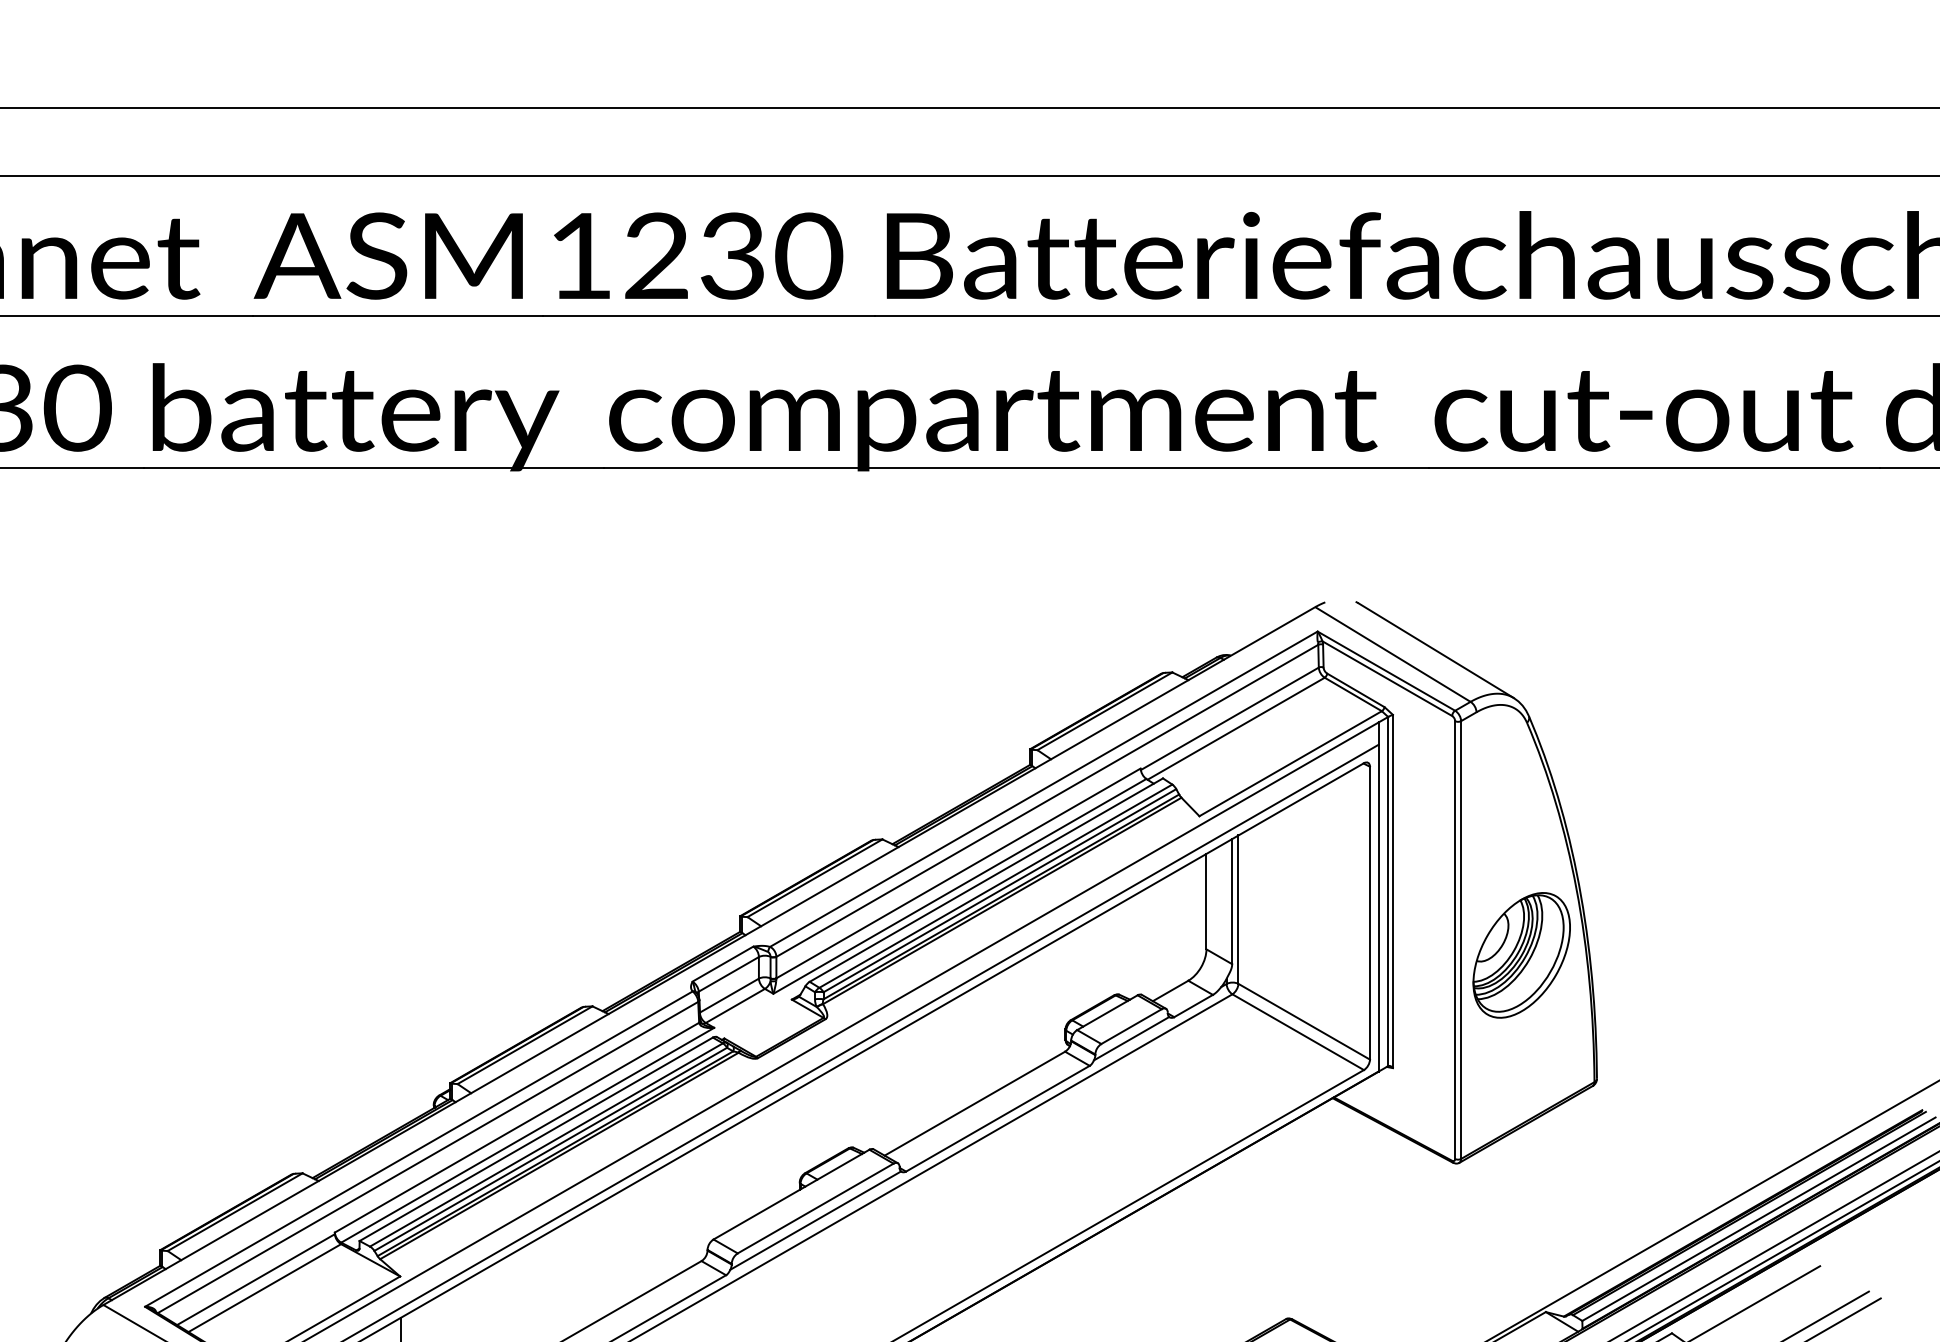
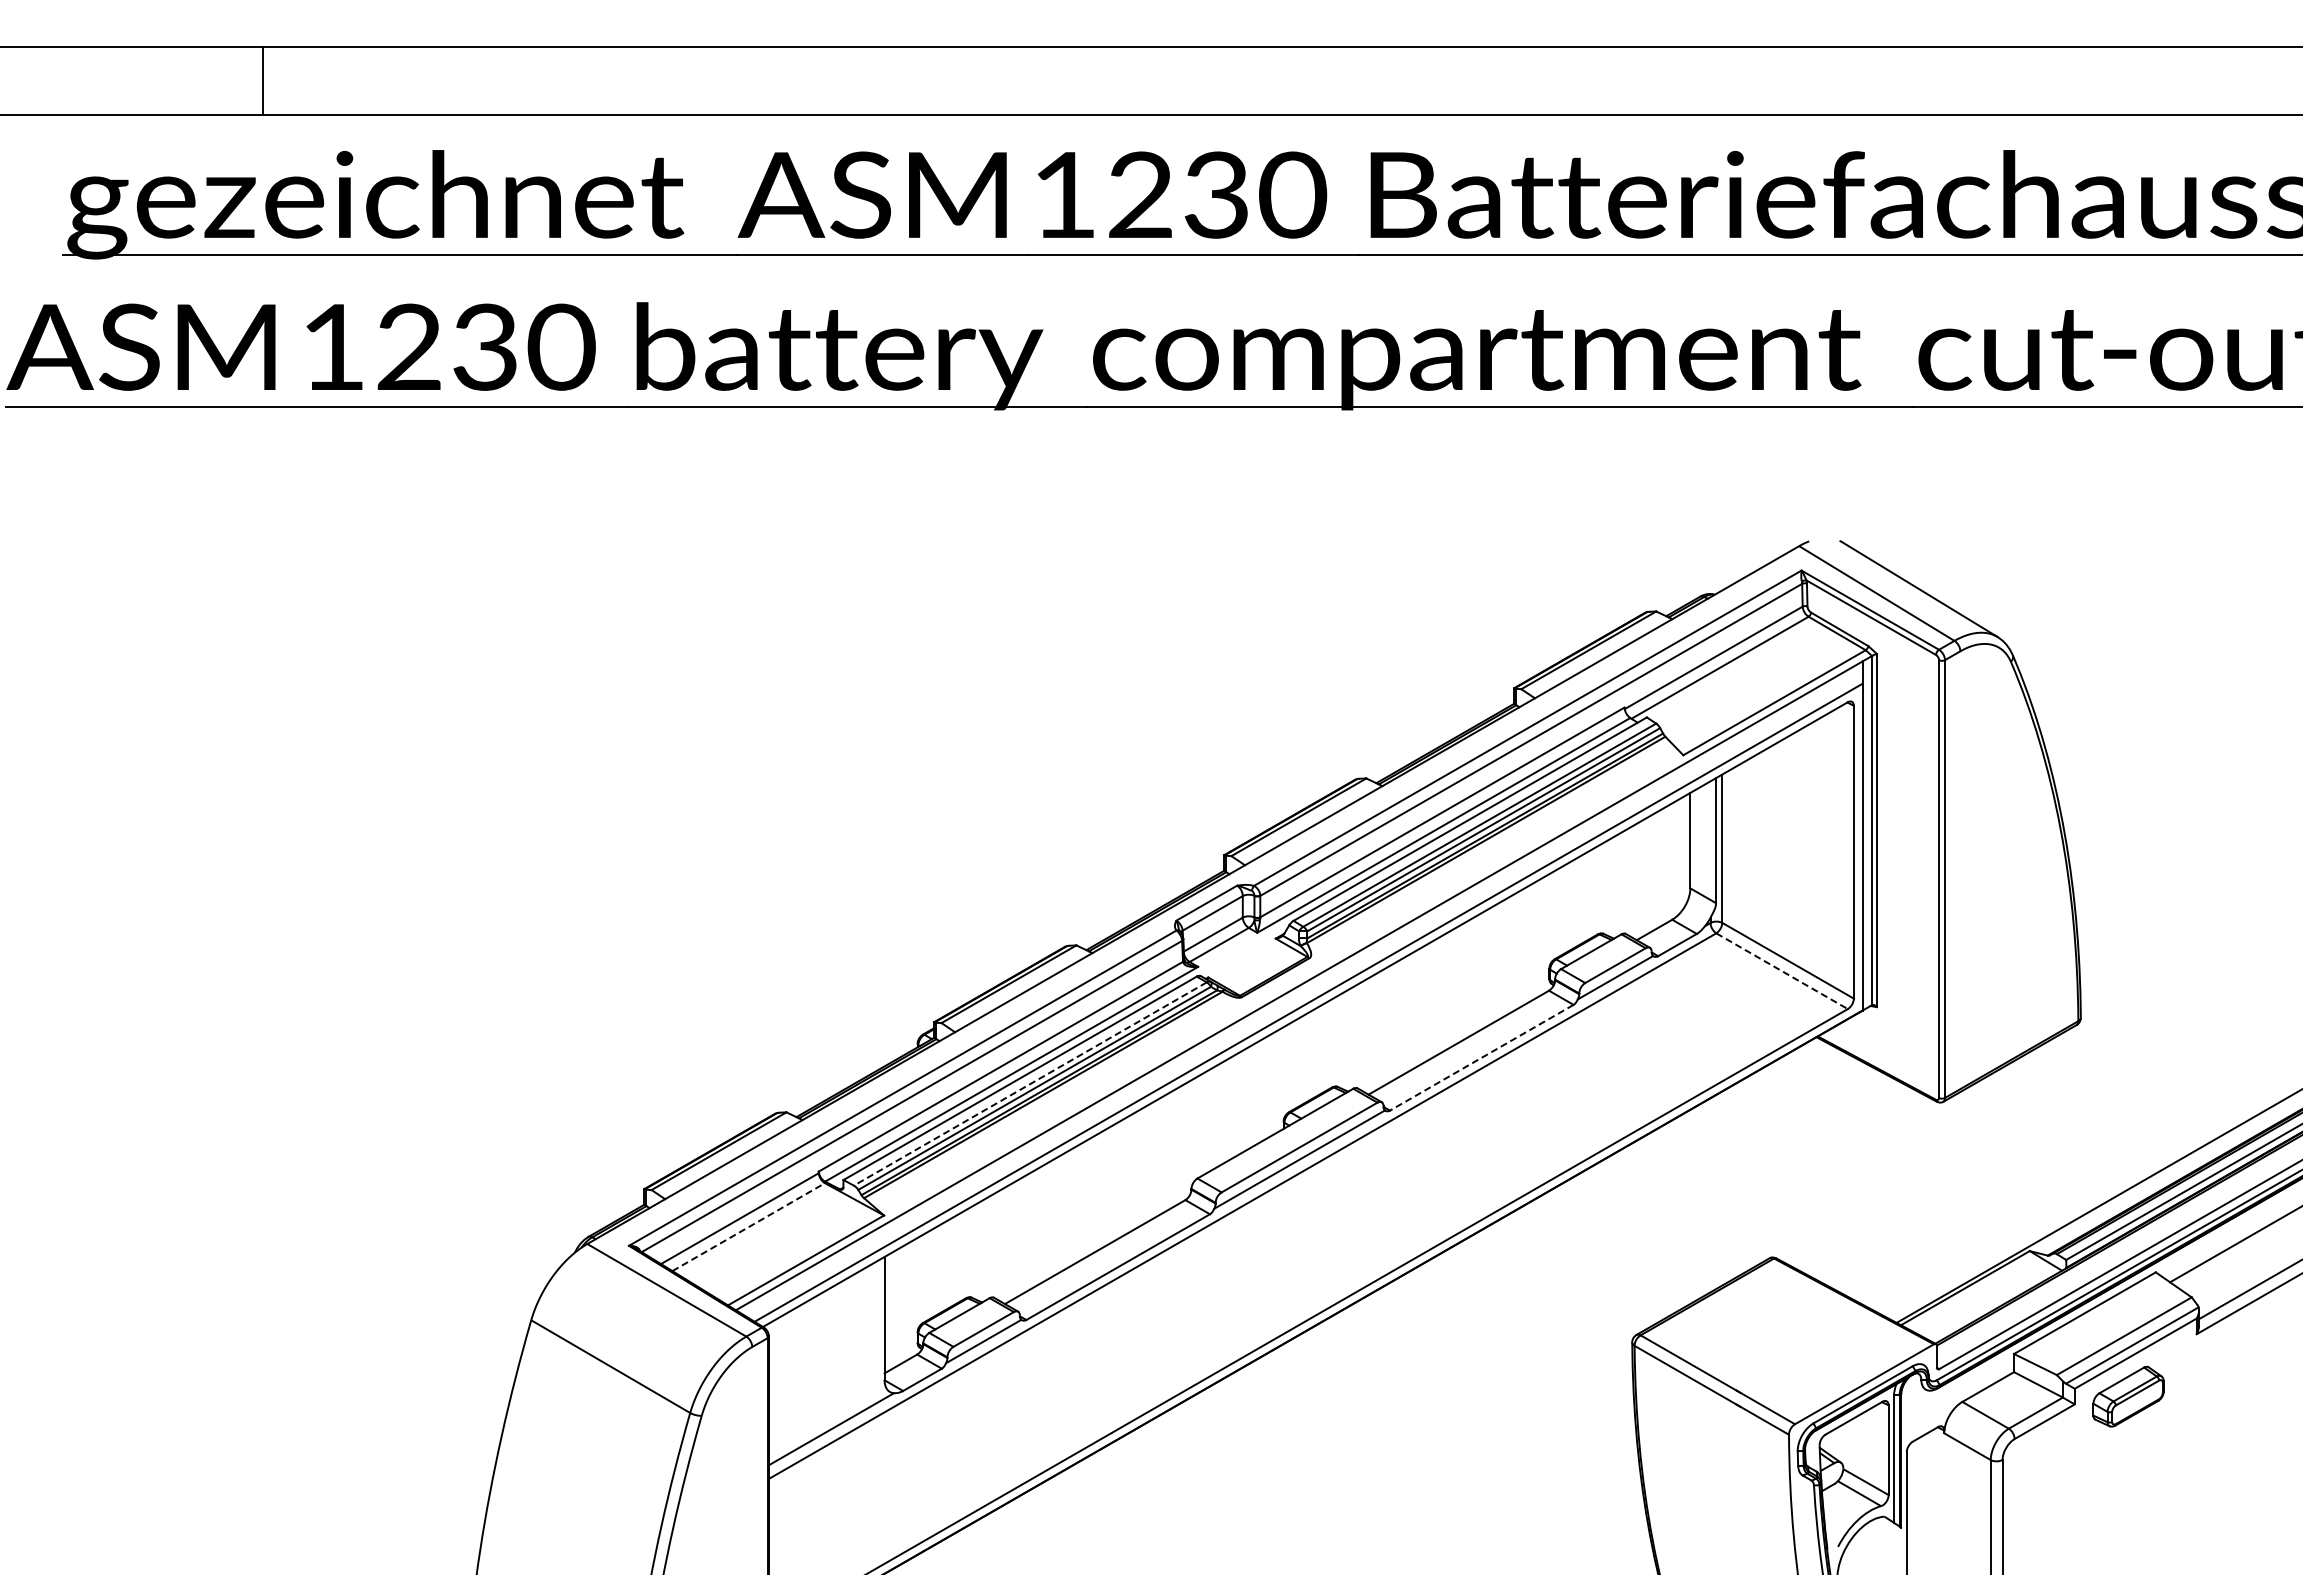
part: (1521, 955) -> (2005, 894), removed
line: (1298, 1032) -> (1782, 971), solid -> dashed
line: (997, 1118) -> (1481, 1057), solid -> dashed
line: (546, 1145) -> (1030, 1084), solid -> dashed
line: (265, 1287) -> (749, 1226), solid -> dashed

